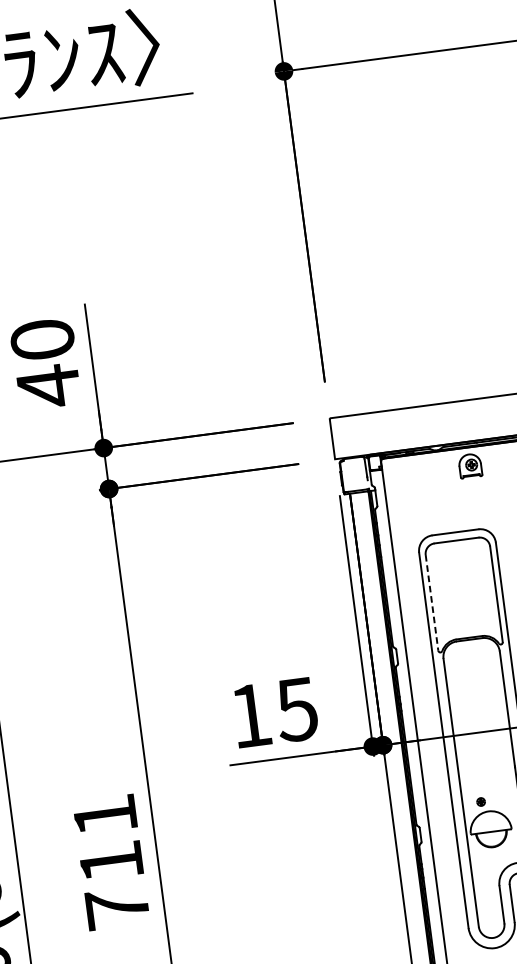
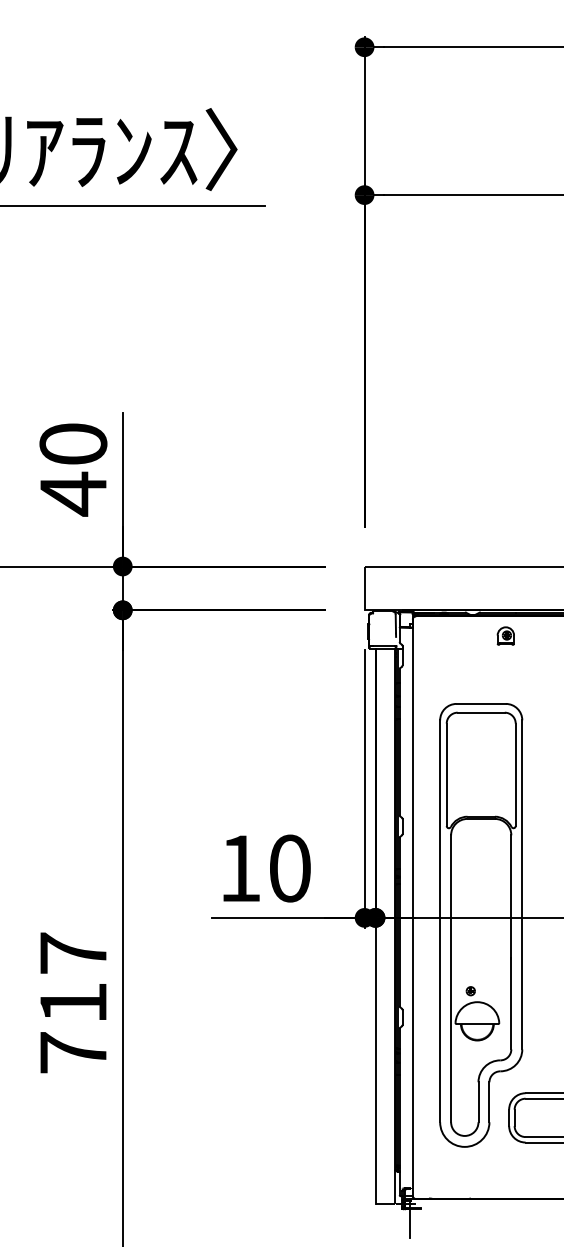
part: (469, 465) -> (505, 635), size x0.71
line: (431, 603) -> (446, 775), dashed -> solid
text: (296, 709) -> (289, 868), 15 -> 10
text: (105, 814) -> (73, 952), 711 -> 717

